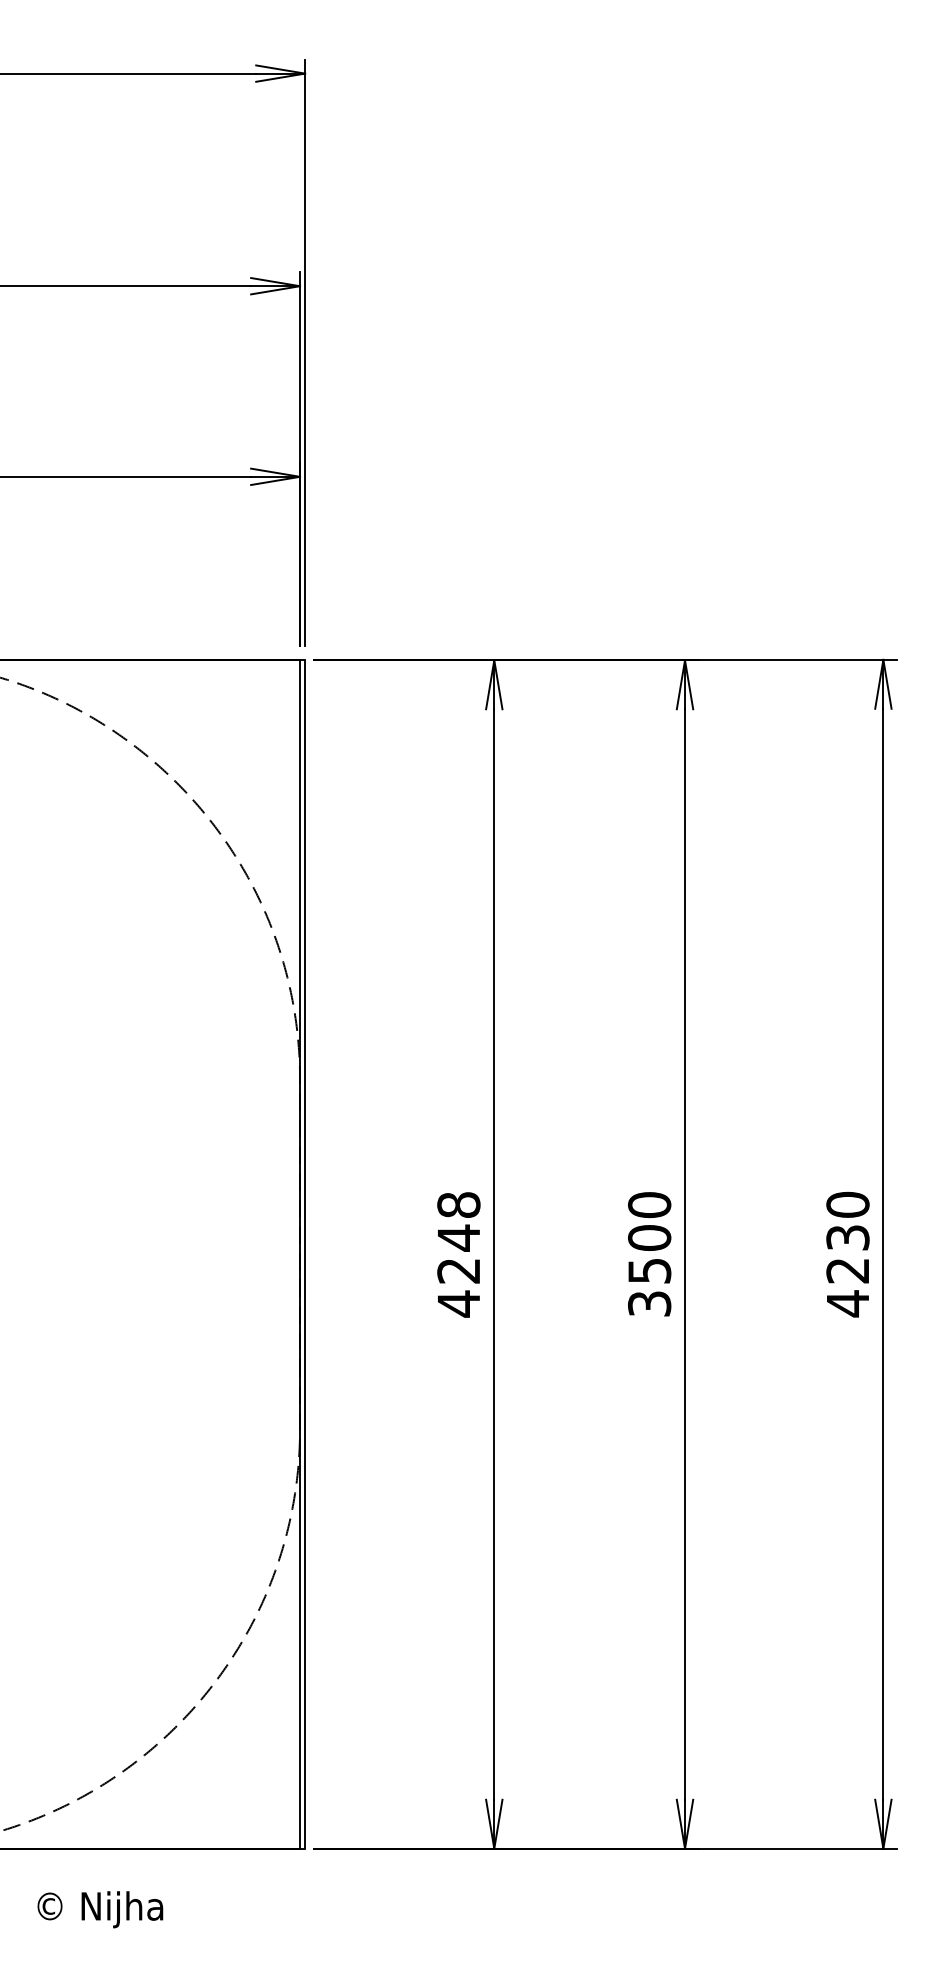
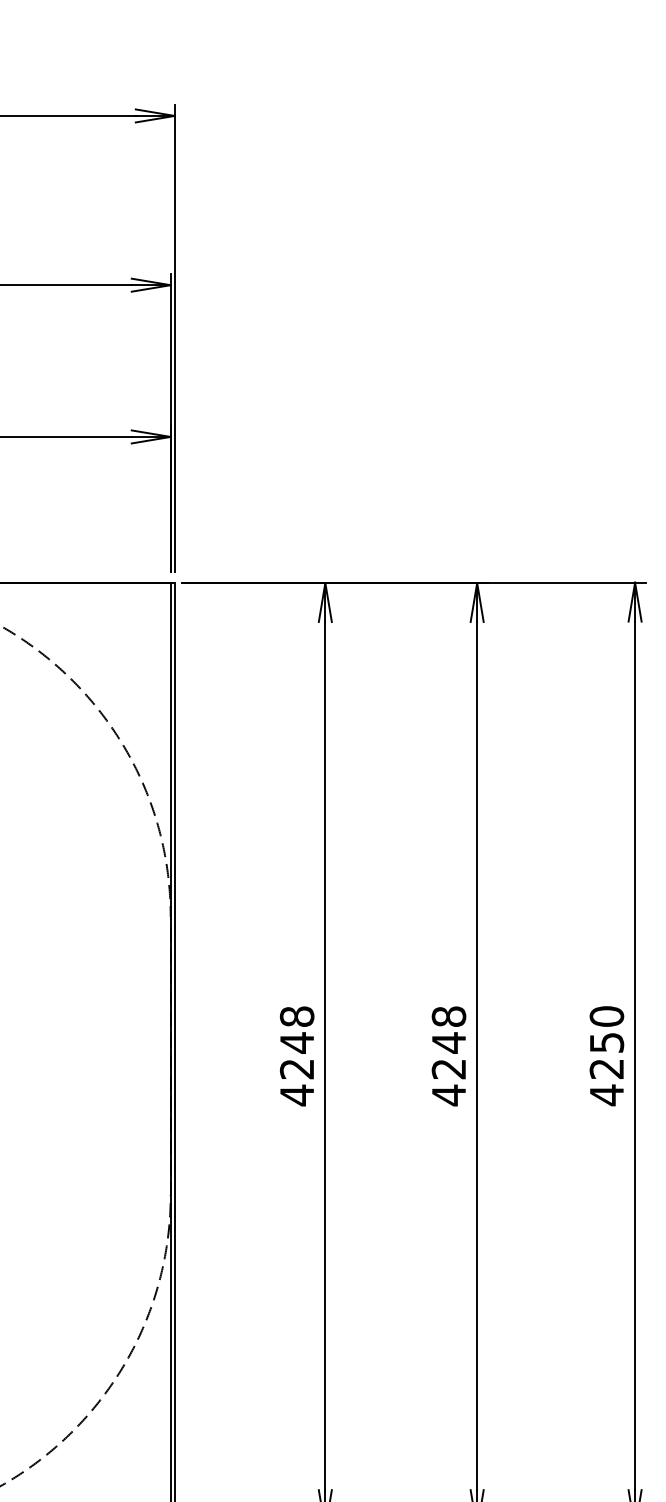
text: (847, 1237) -> (606, 1042), 4230 -> 4250
text: (649, 1254) -> (448, 1056), 3500 -> 4248

